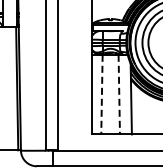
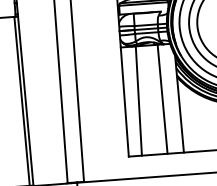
line: (101, 94) -> (138, 100), dashed -> solid
line: (119, 94) -> (162, 99), dashed -> solid

